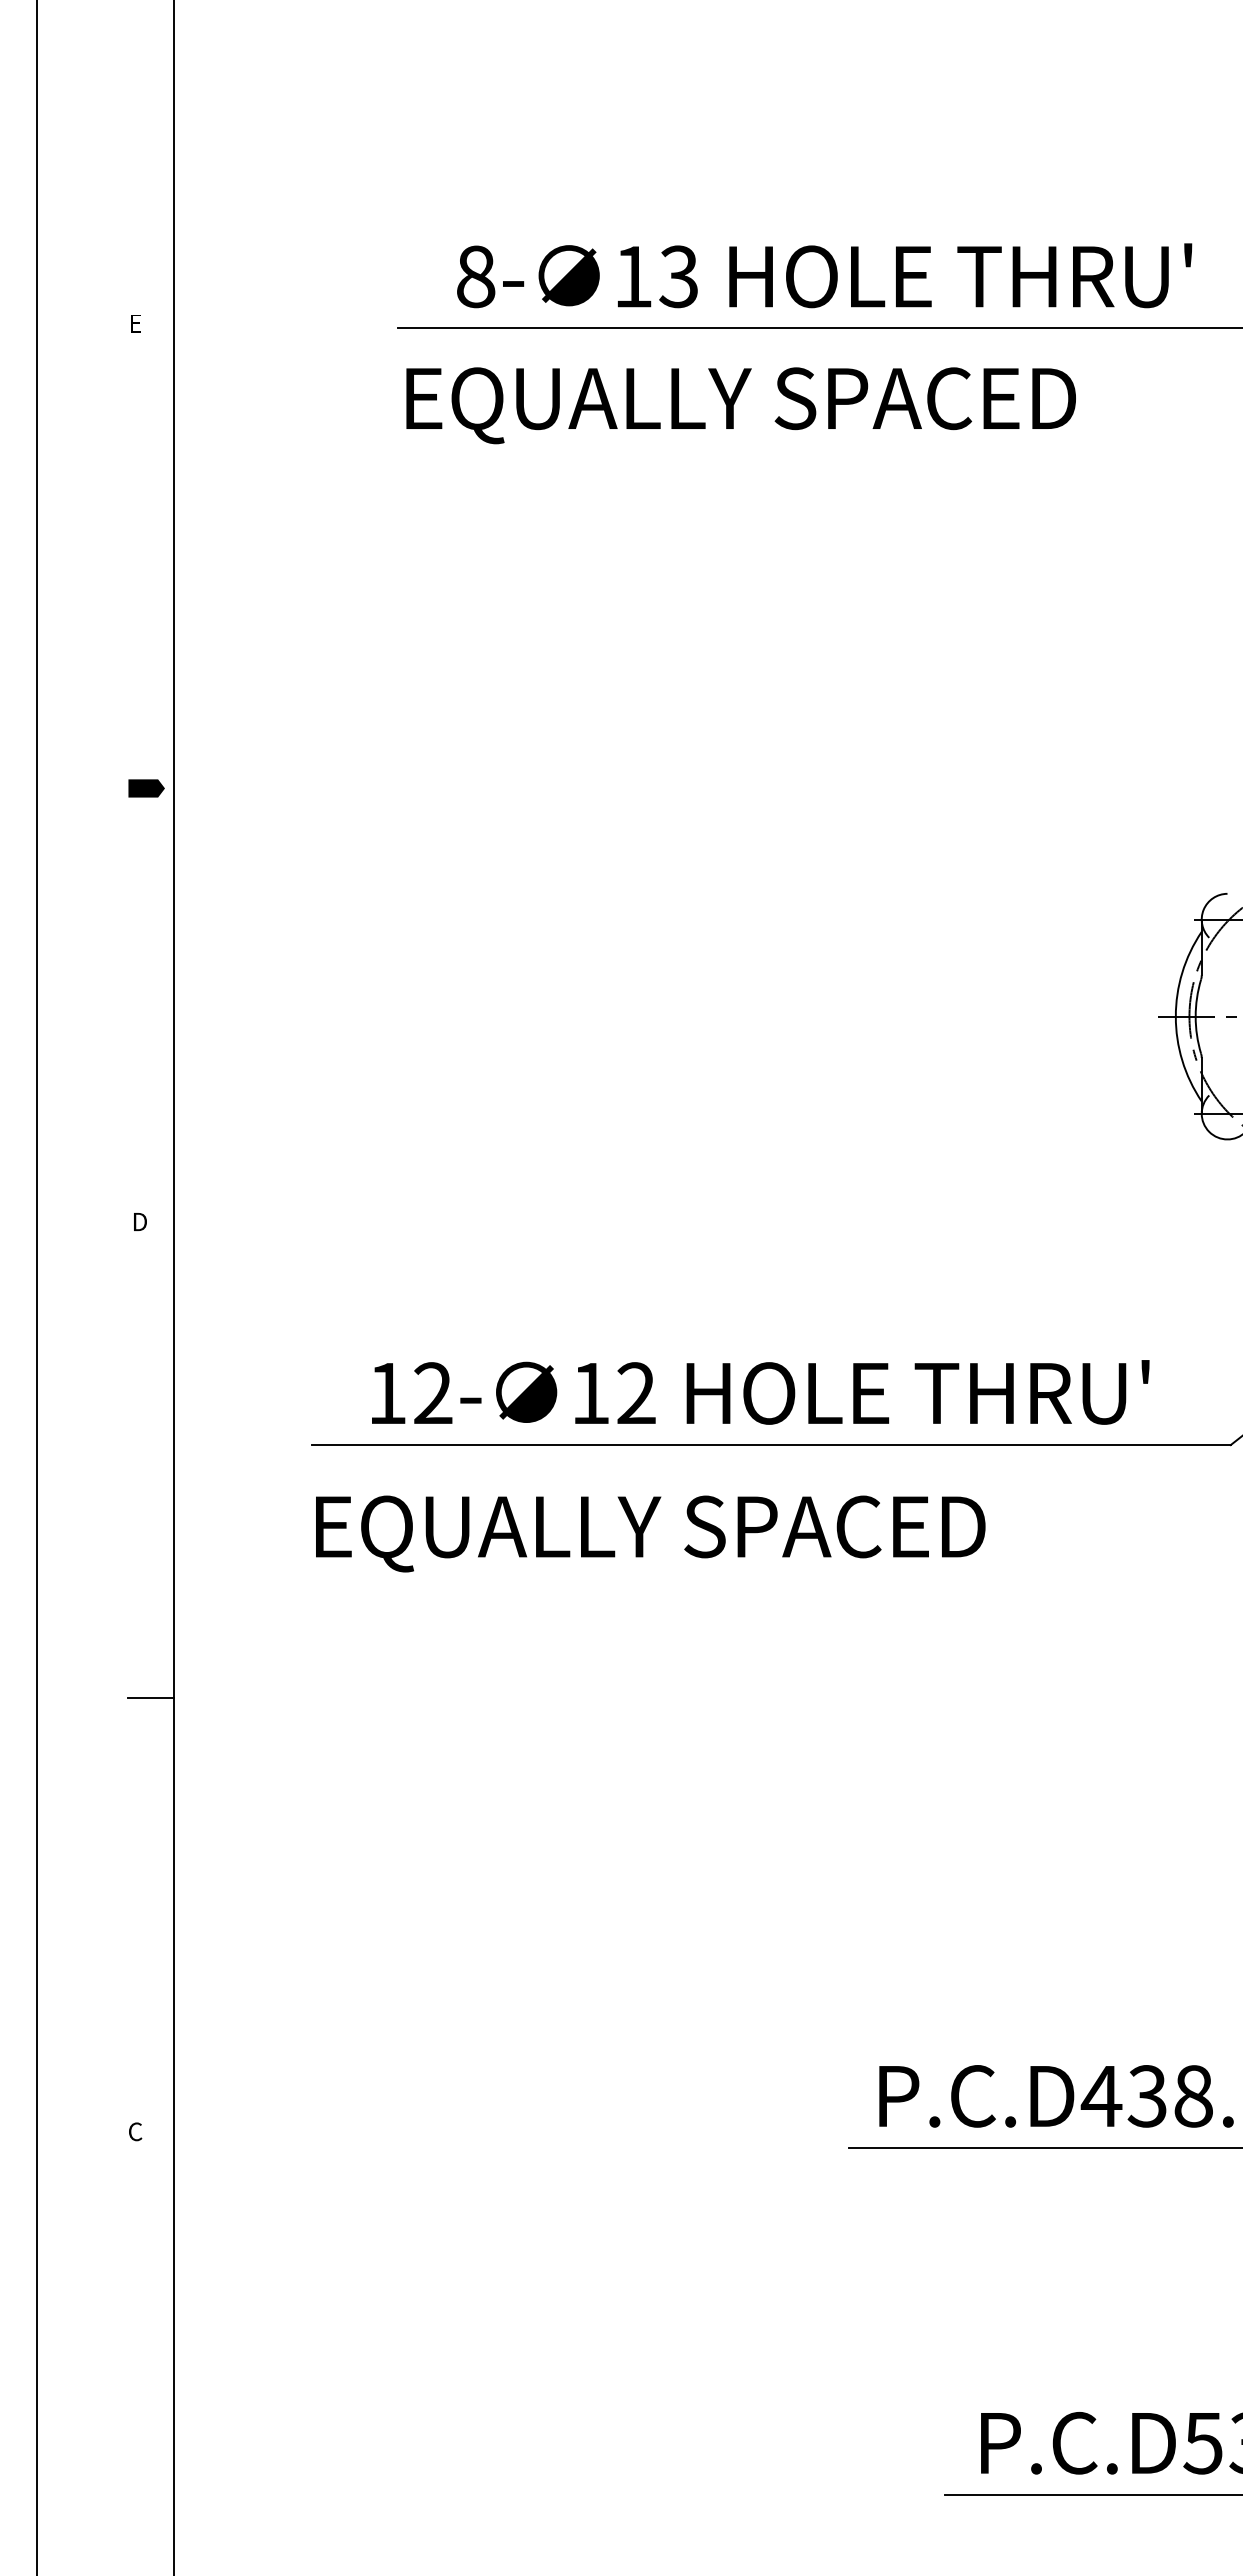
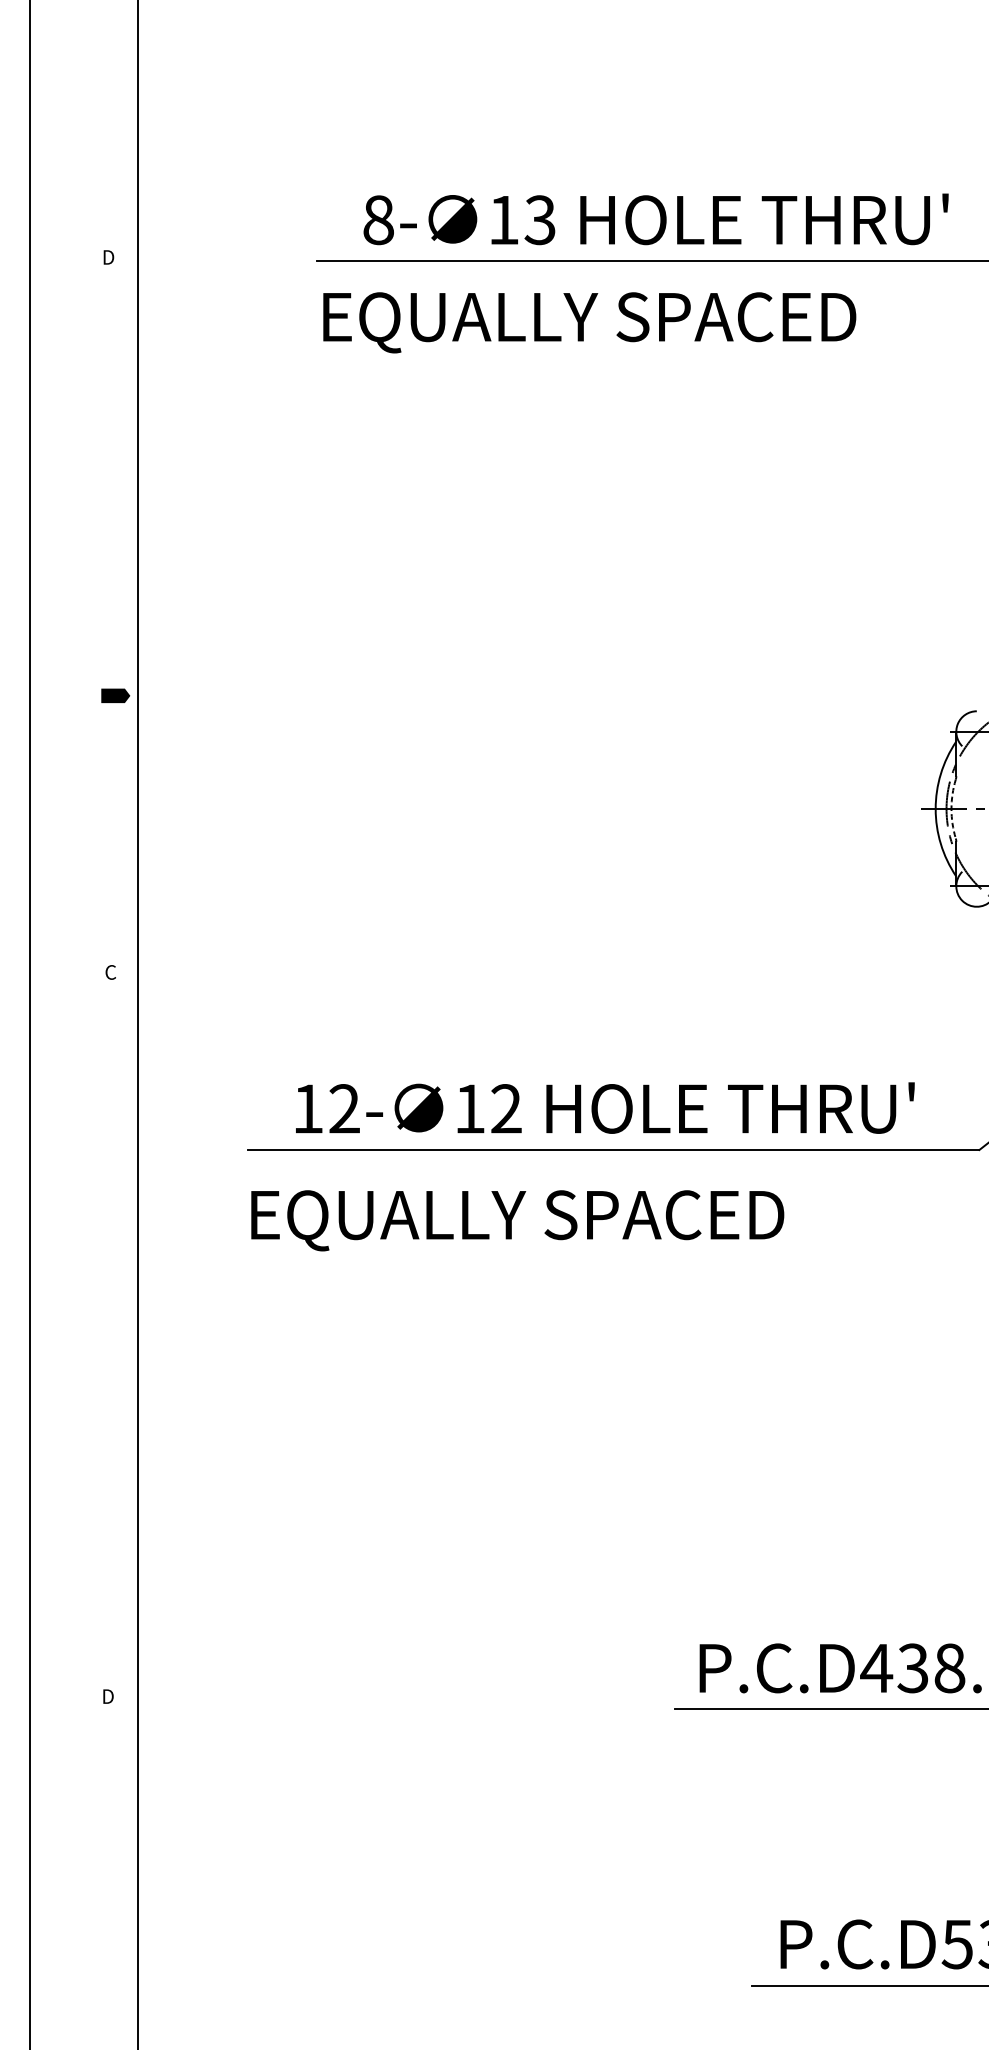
text: (136, 323) -> (108, 257), E -> D
line: (146, 788) -> (115, 695), moved
arc: (1195, 1016) -> (951, 808), solid -> dashed
text: (139, 1221) -> (110, 972), D -> C
line: (150, 1698) -> (119, 1351), removed
text: (136, 2131) -> (108, 1696), C -> D

